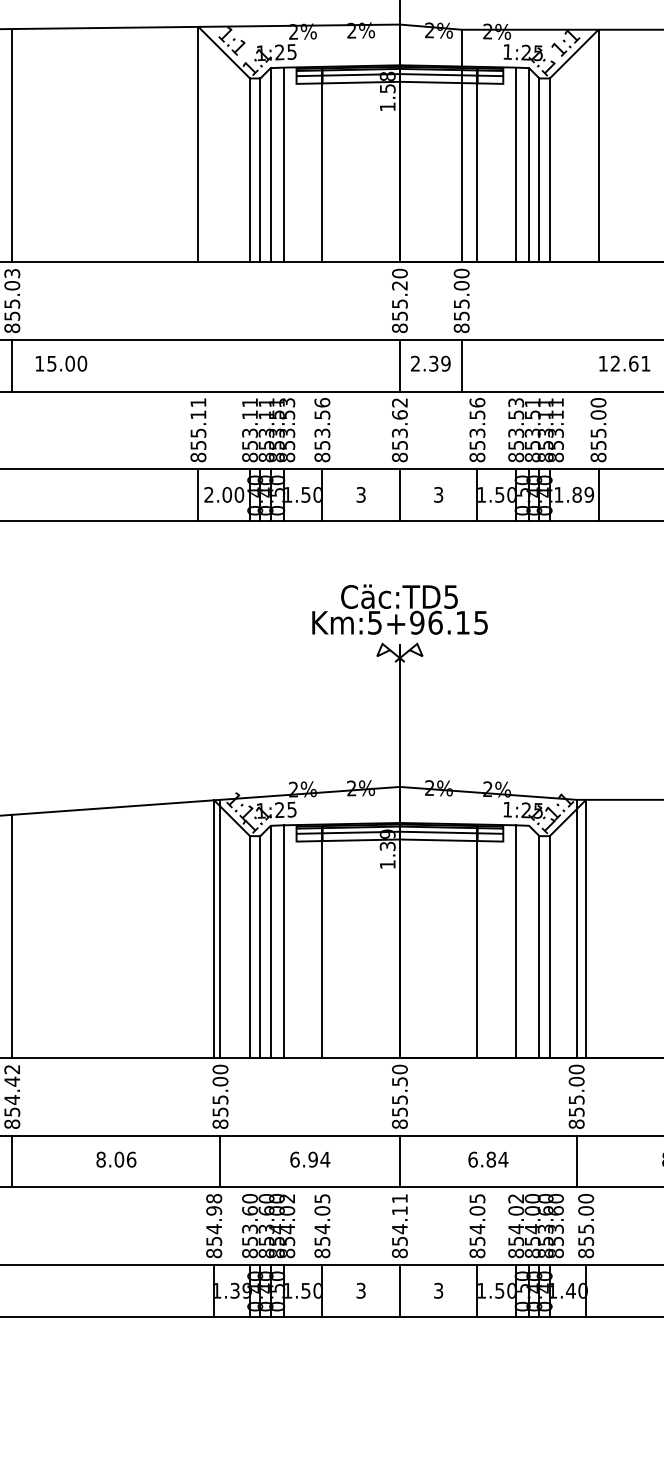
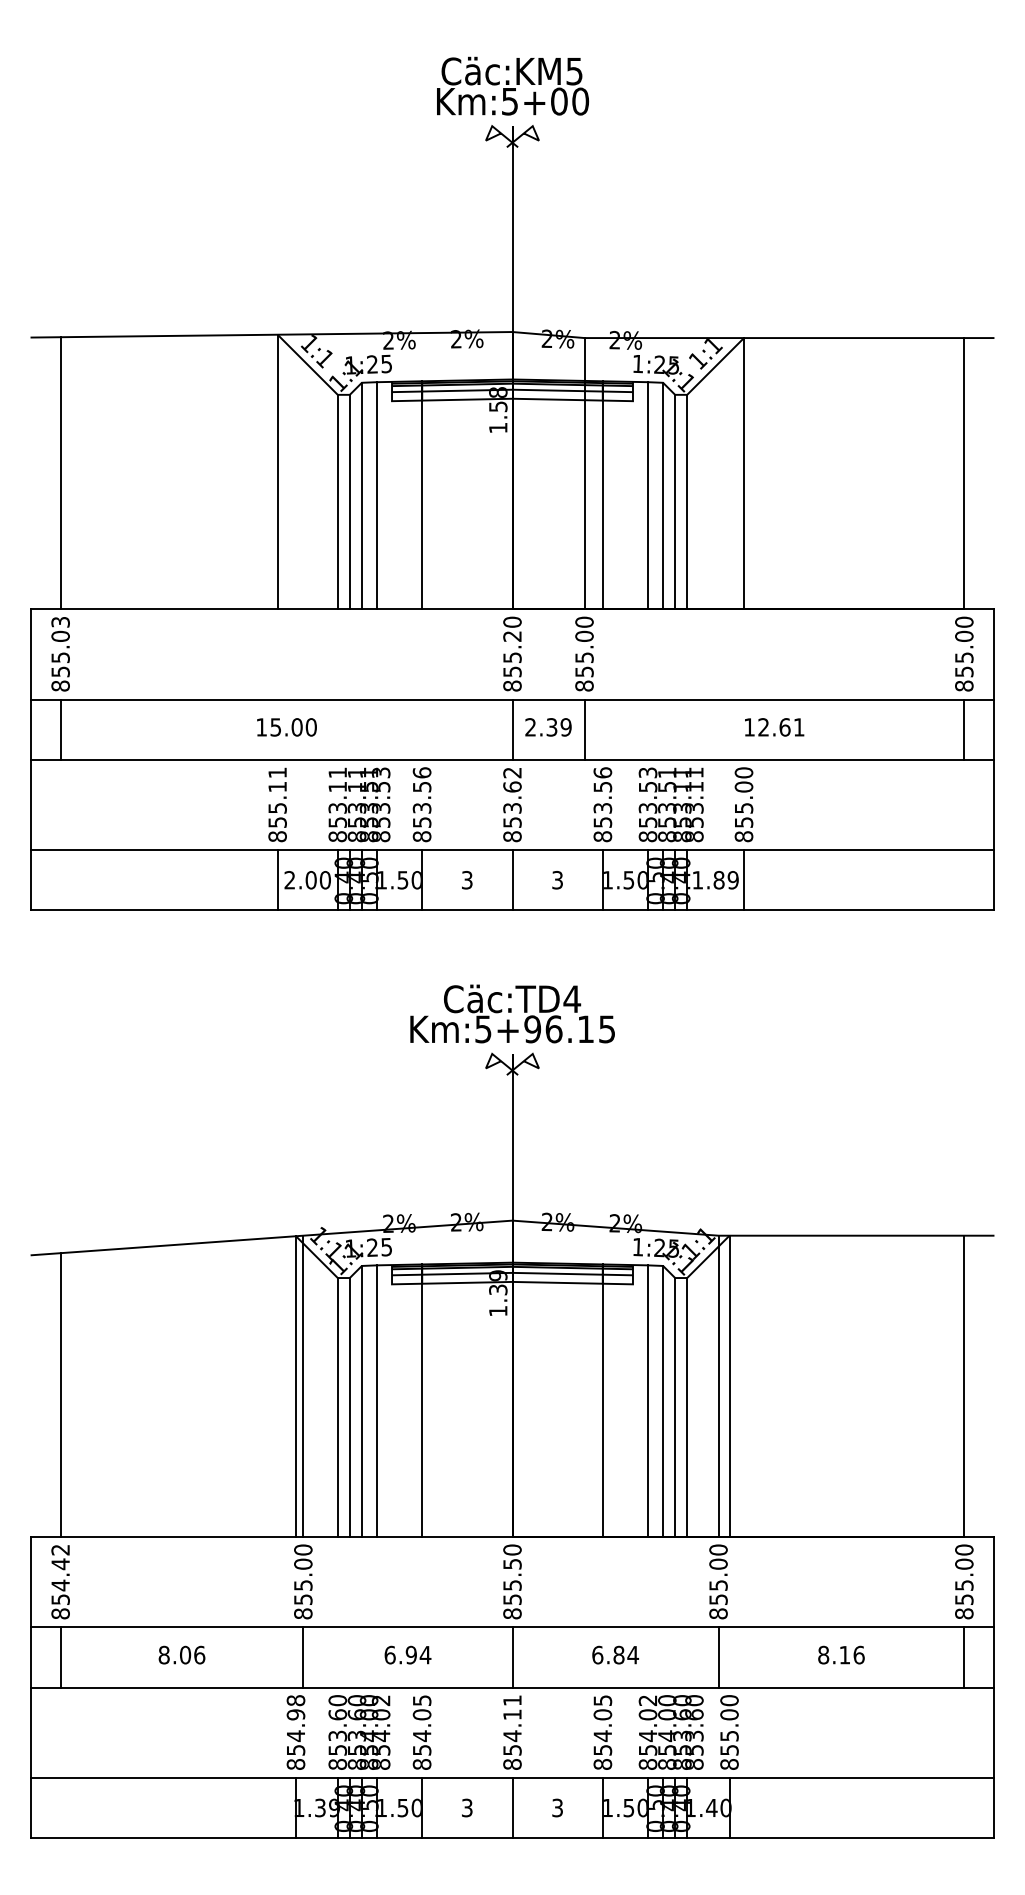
text: (61, 363) -> (286, 727), moved
text: (451, 597) -> (572, 999), Cäc:TD5 -> Cäc:TD4
line: (529, 941) -> (663, 1400), added

